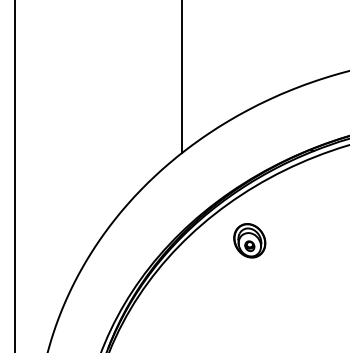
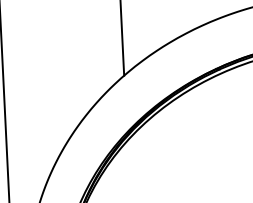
part: (249, 240) -> (176, 136), removed

